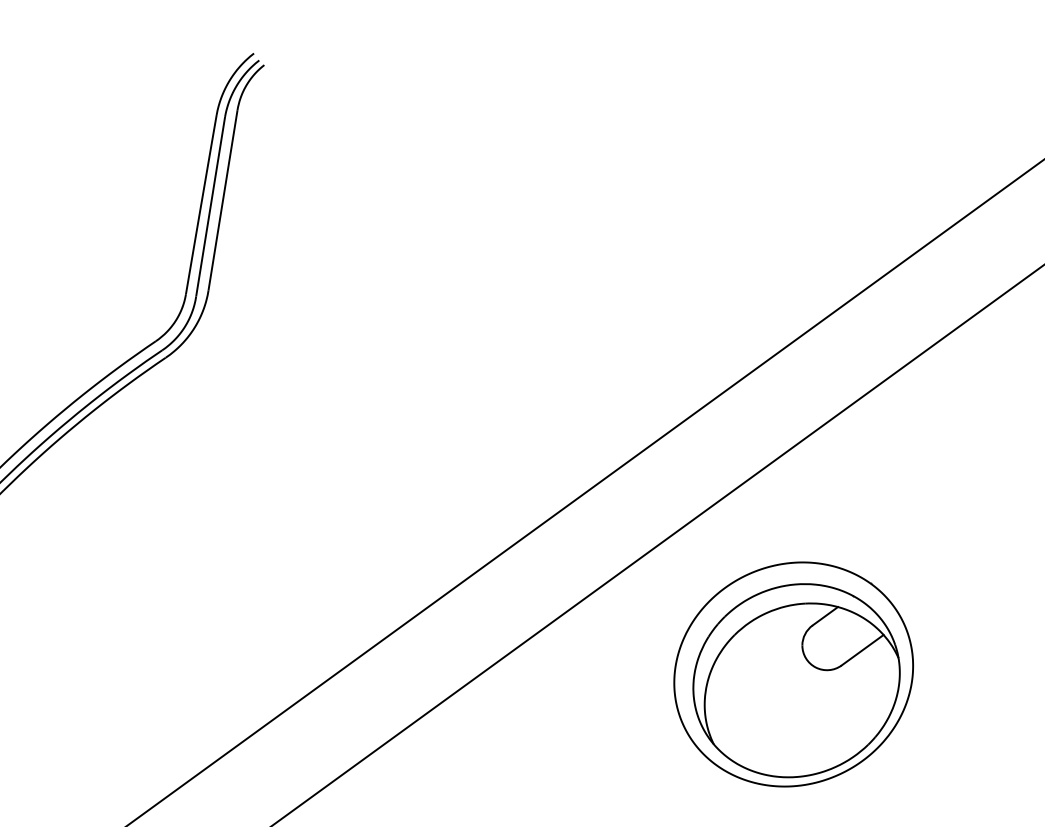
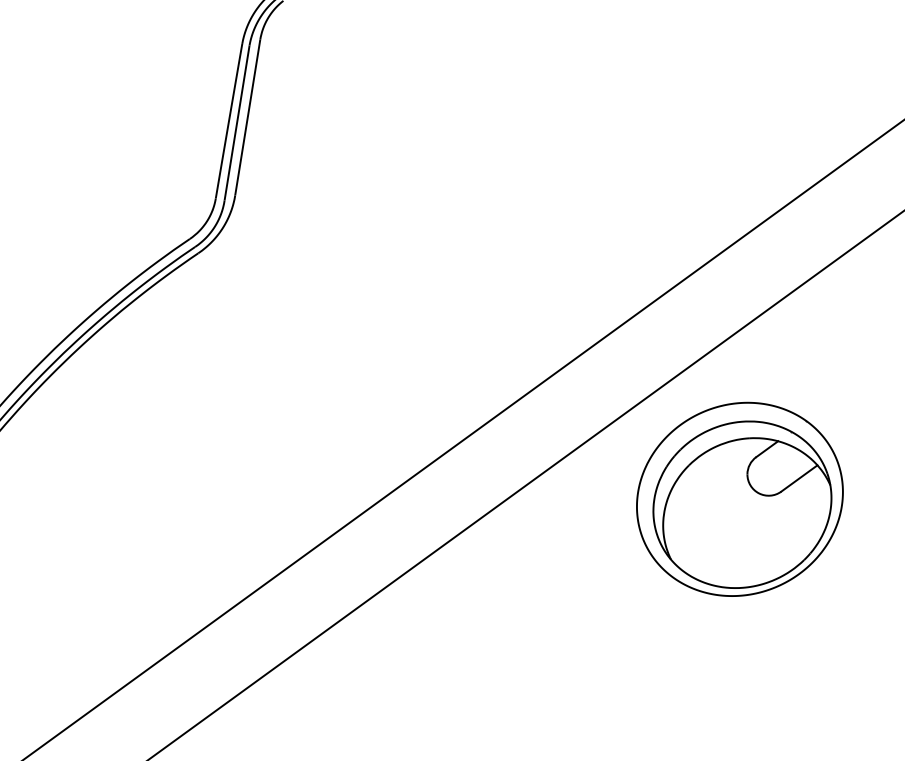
part: (793, 673) -> (739, 498), moved

